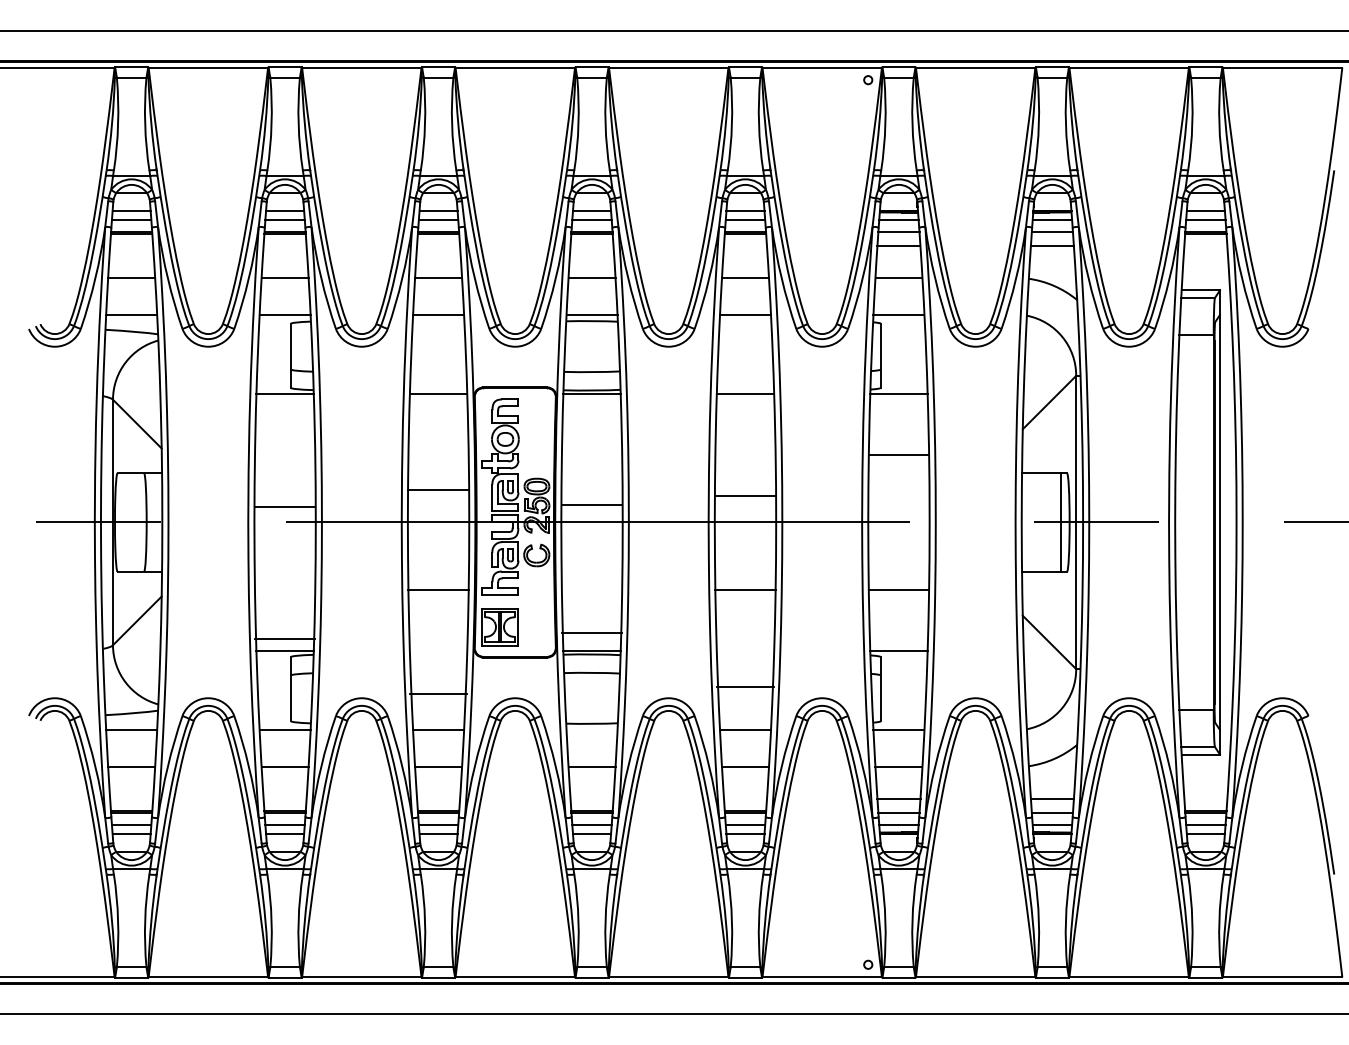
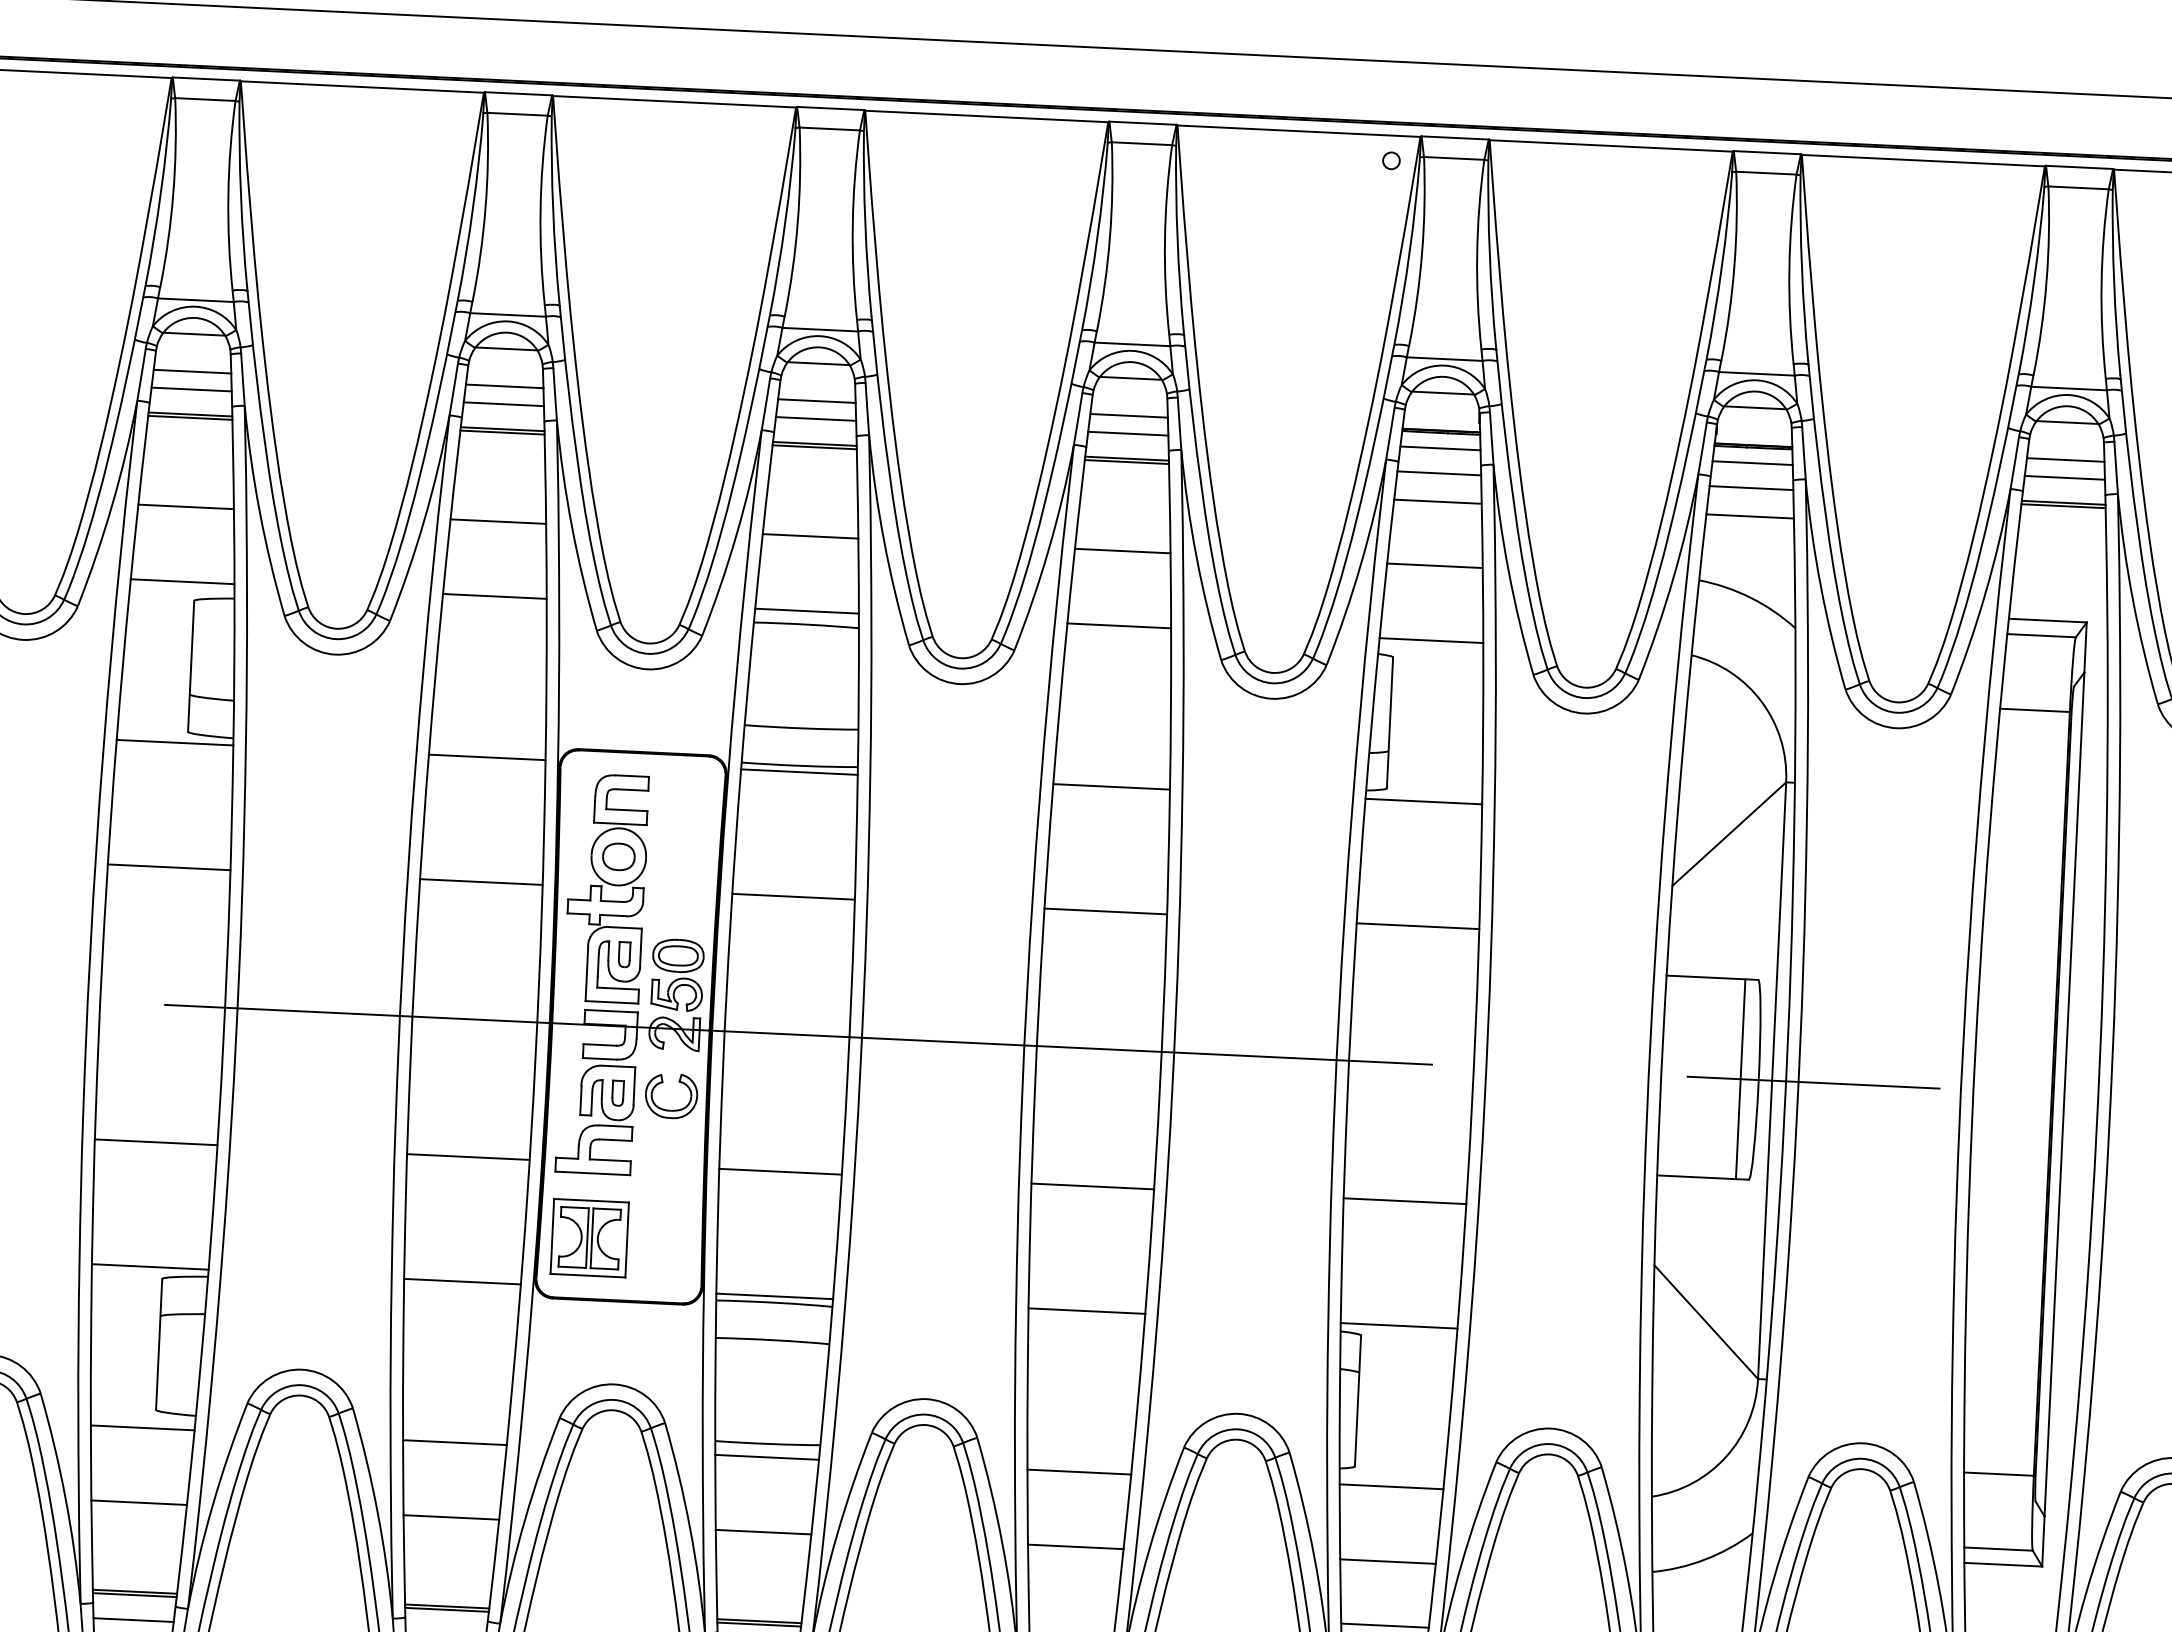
line: (438, 489) -> (481, 881), moved
line: (745, 495) -> (1105, 910), moved
line: (591, 504) -> (792, 895), moved
line: (284, 506) -> (167, 866), moved
line: (591, 633) -> (779, 1172), moved
line: (284, 639) -> (154, 1143), moved
line: (745, 687) -> (1086, 1311), moved
line: (438, 694) -> (462, 1281), moved
line: (591, 730) -> (766, 1457), added

